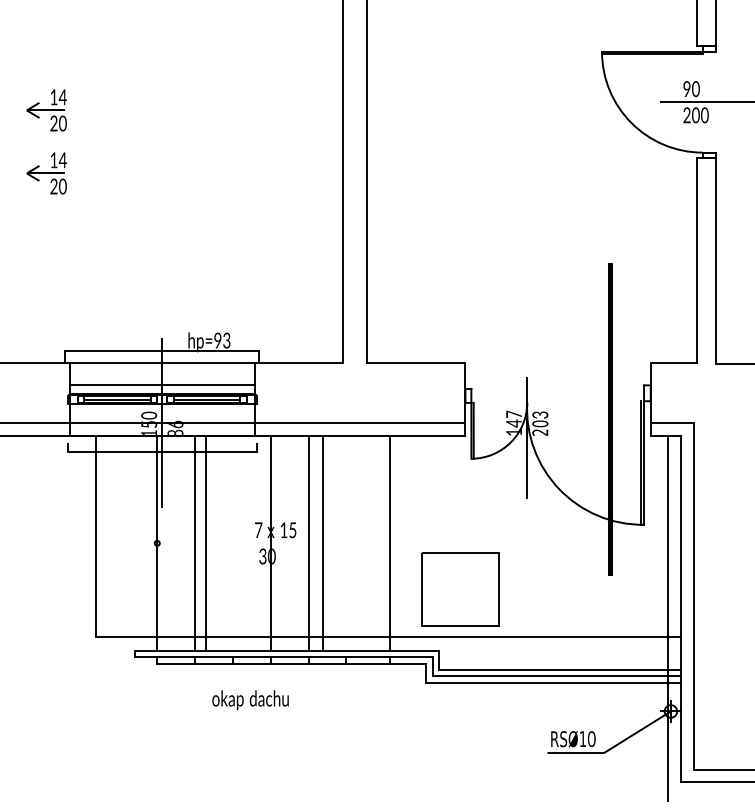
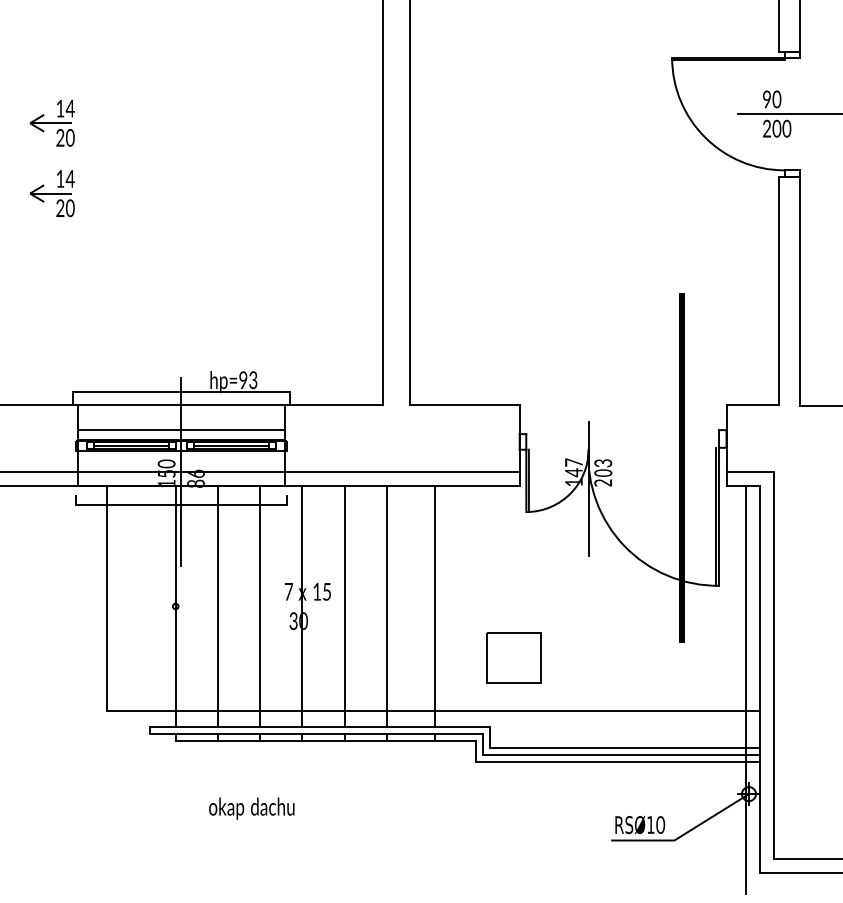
line: (206, 543) -> (260, 606), moved
line: (322, 543) -> (386, 606), moved
part: (459, 589) -> (513, 657), size x0.62
text: (250, 700) -> (251, 808), moved

